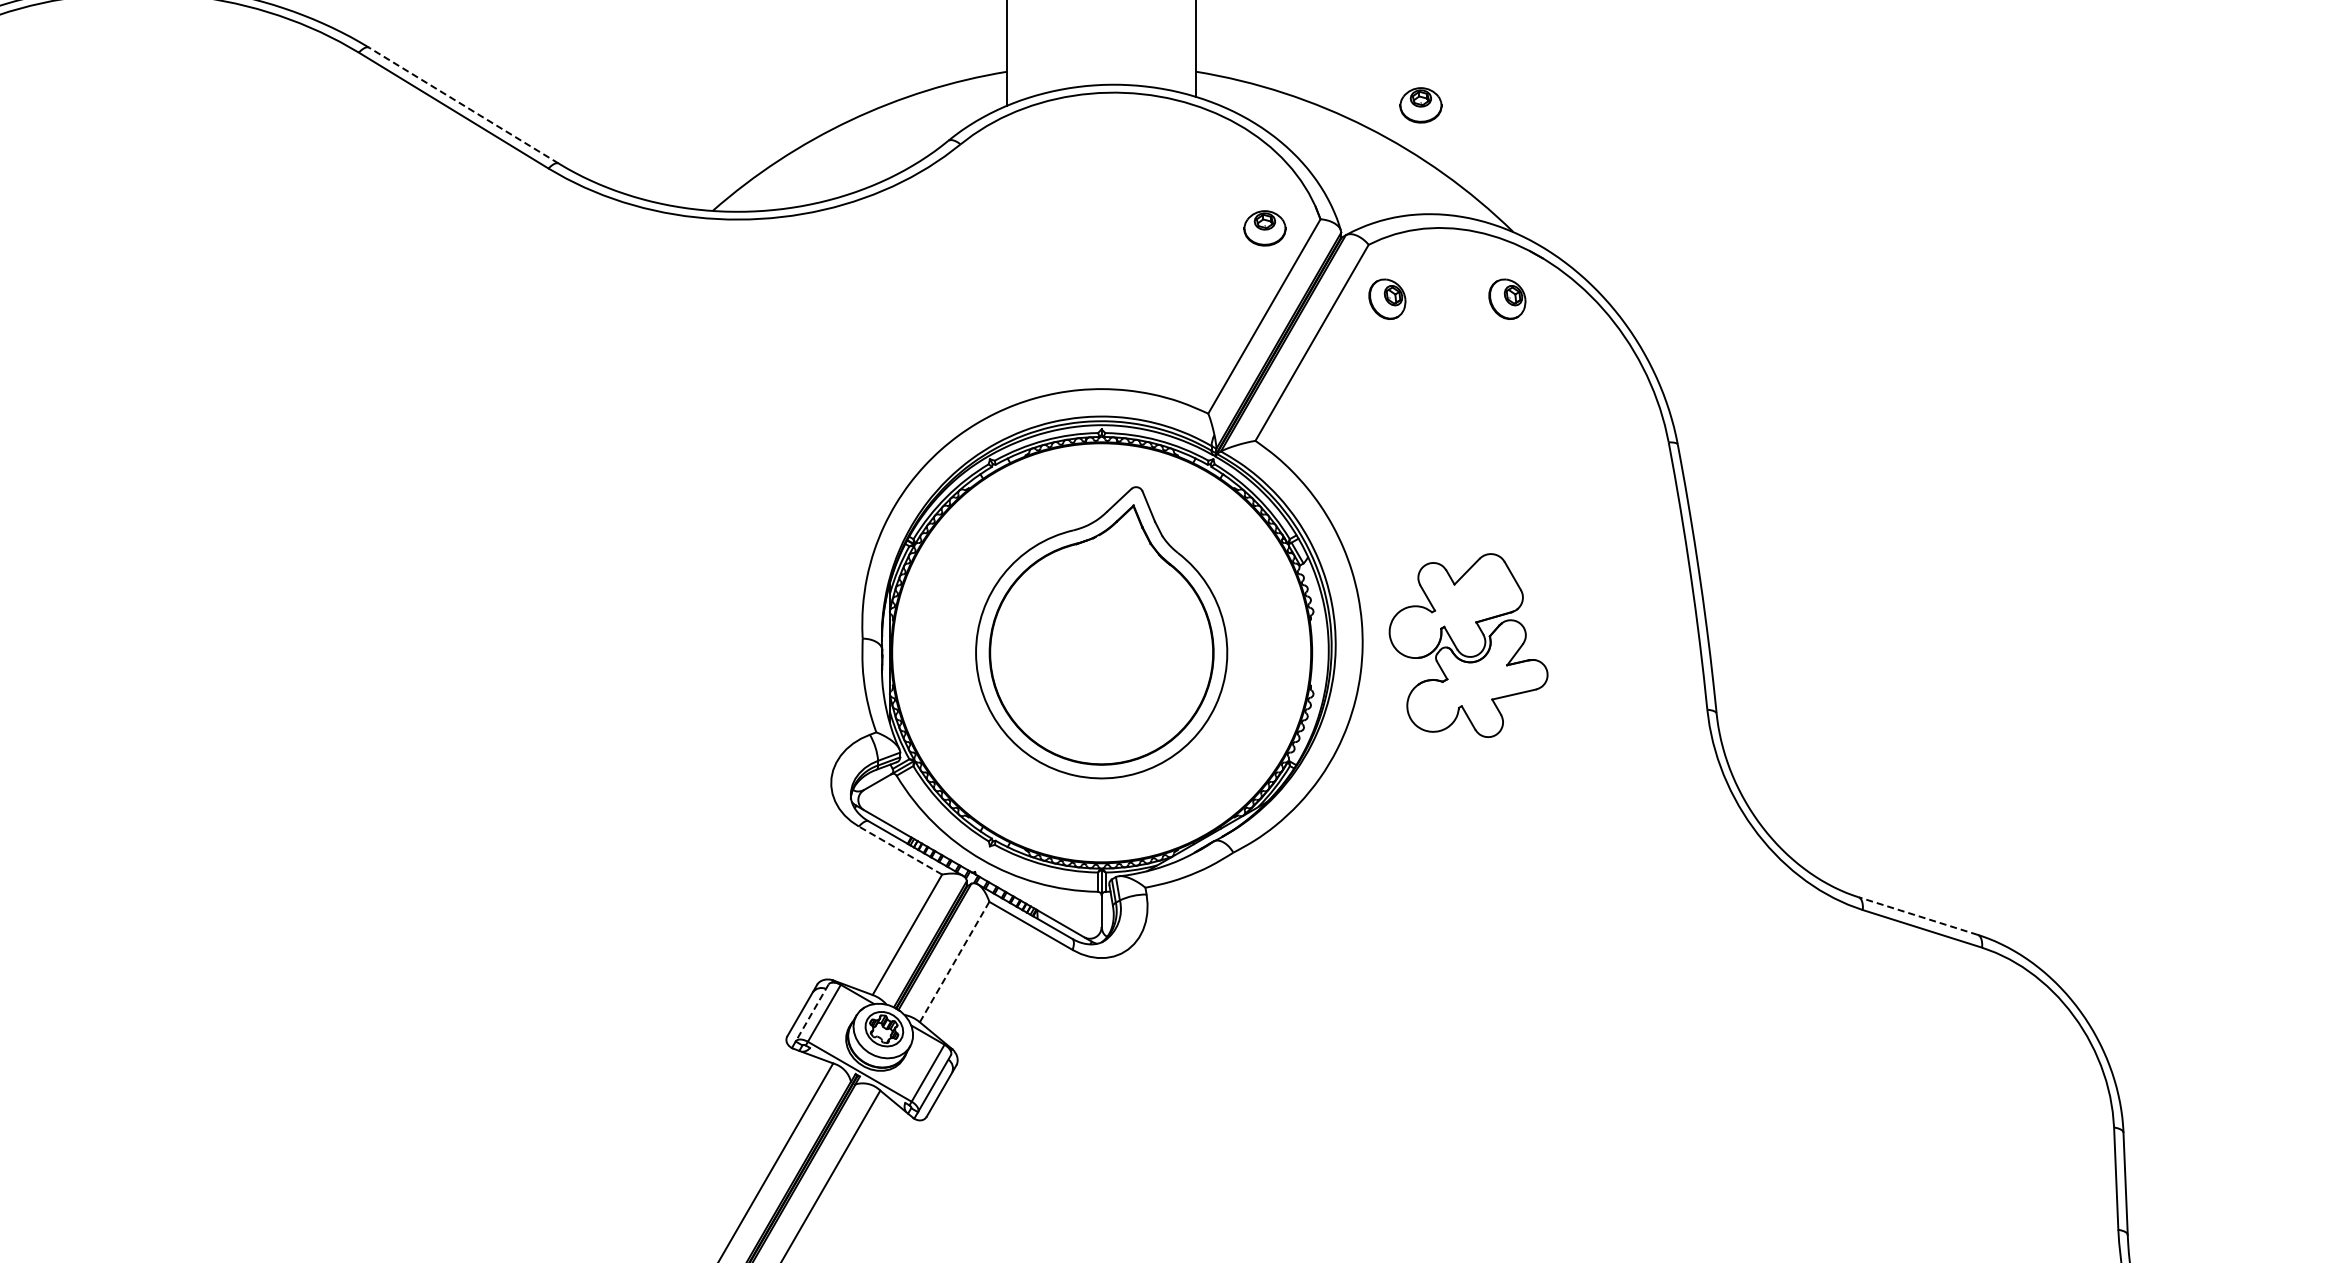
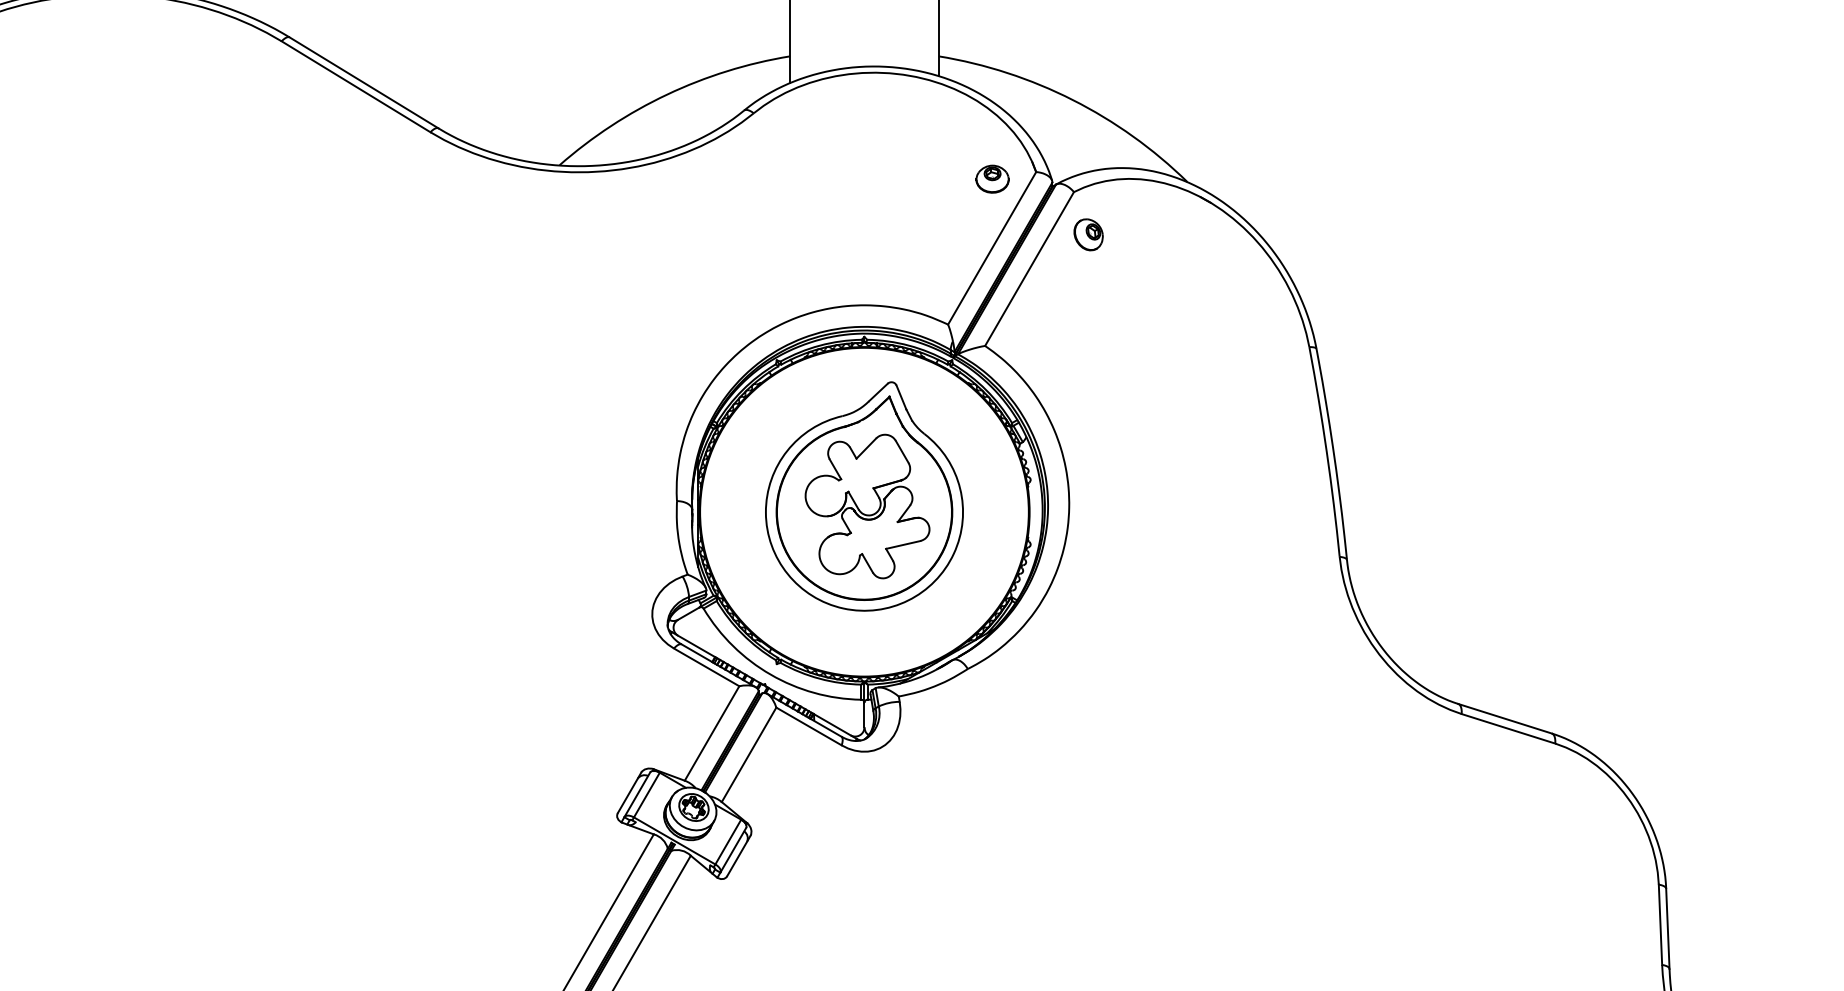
line: (463, 105) -> (363, 82), dashed -> solid
part: (1420, 105) -> (1114, 82), removed
part: (1507, 298) -> (1182, 234), removed
part: (1468, 645) -> (867, 506), moved
line: (900, 850) -> (706, 667), dashed -> solid
line: (1918, 916) -> (1505, 719), dashed -> solid
line: (954, 962) -> (748, 755), dashed -> solid
line: (812, 1013) -> (637, 795), dashed -> solid

